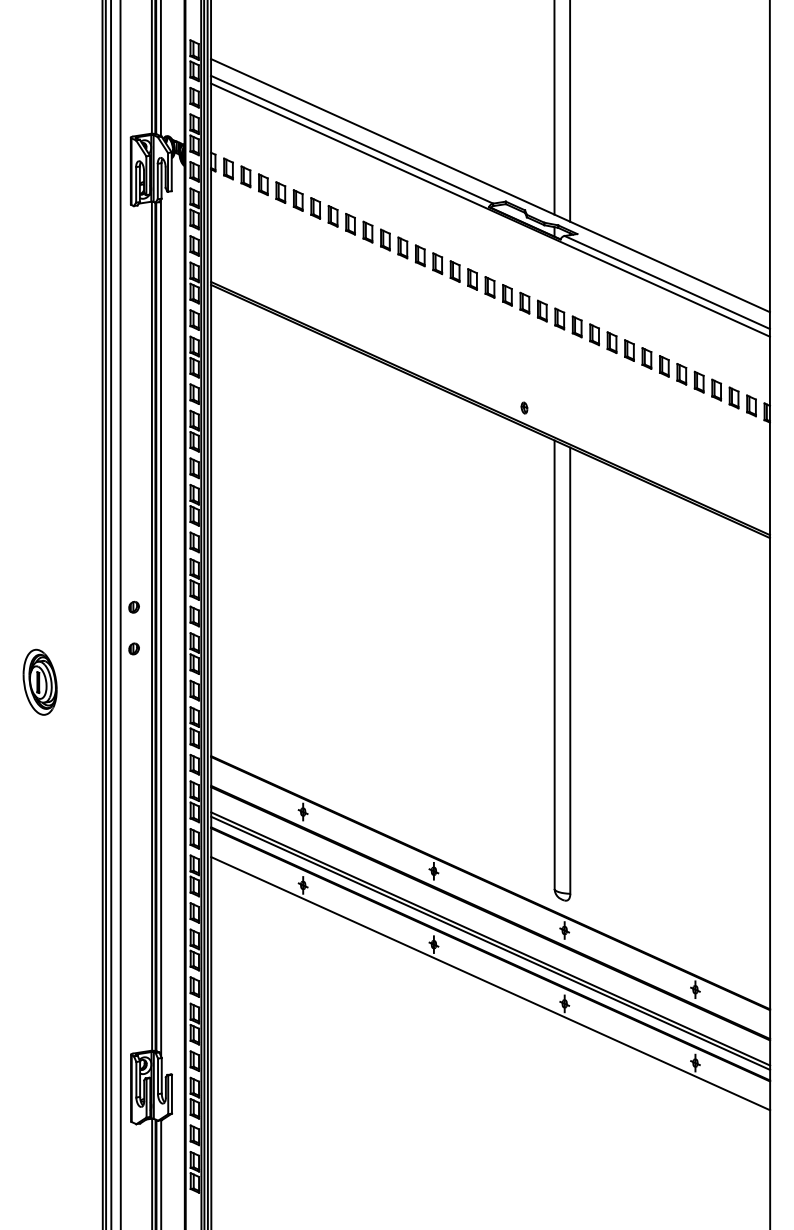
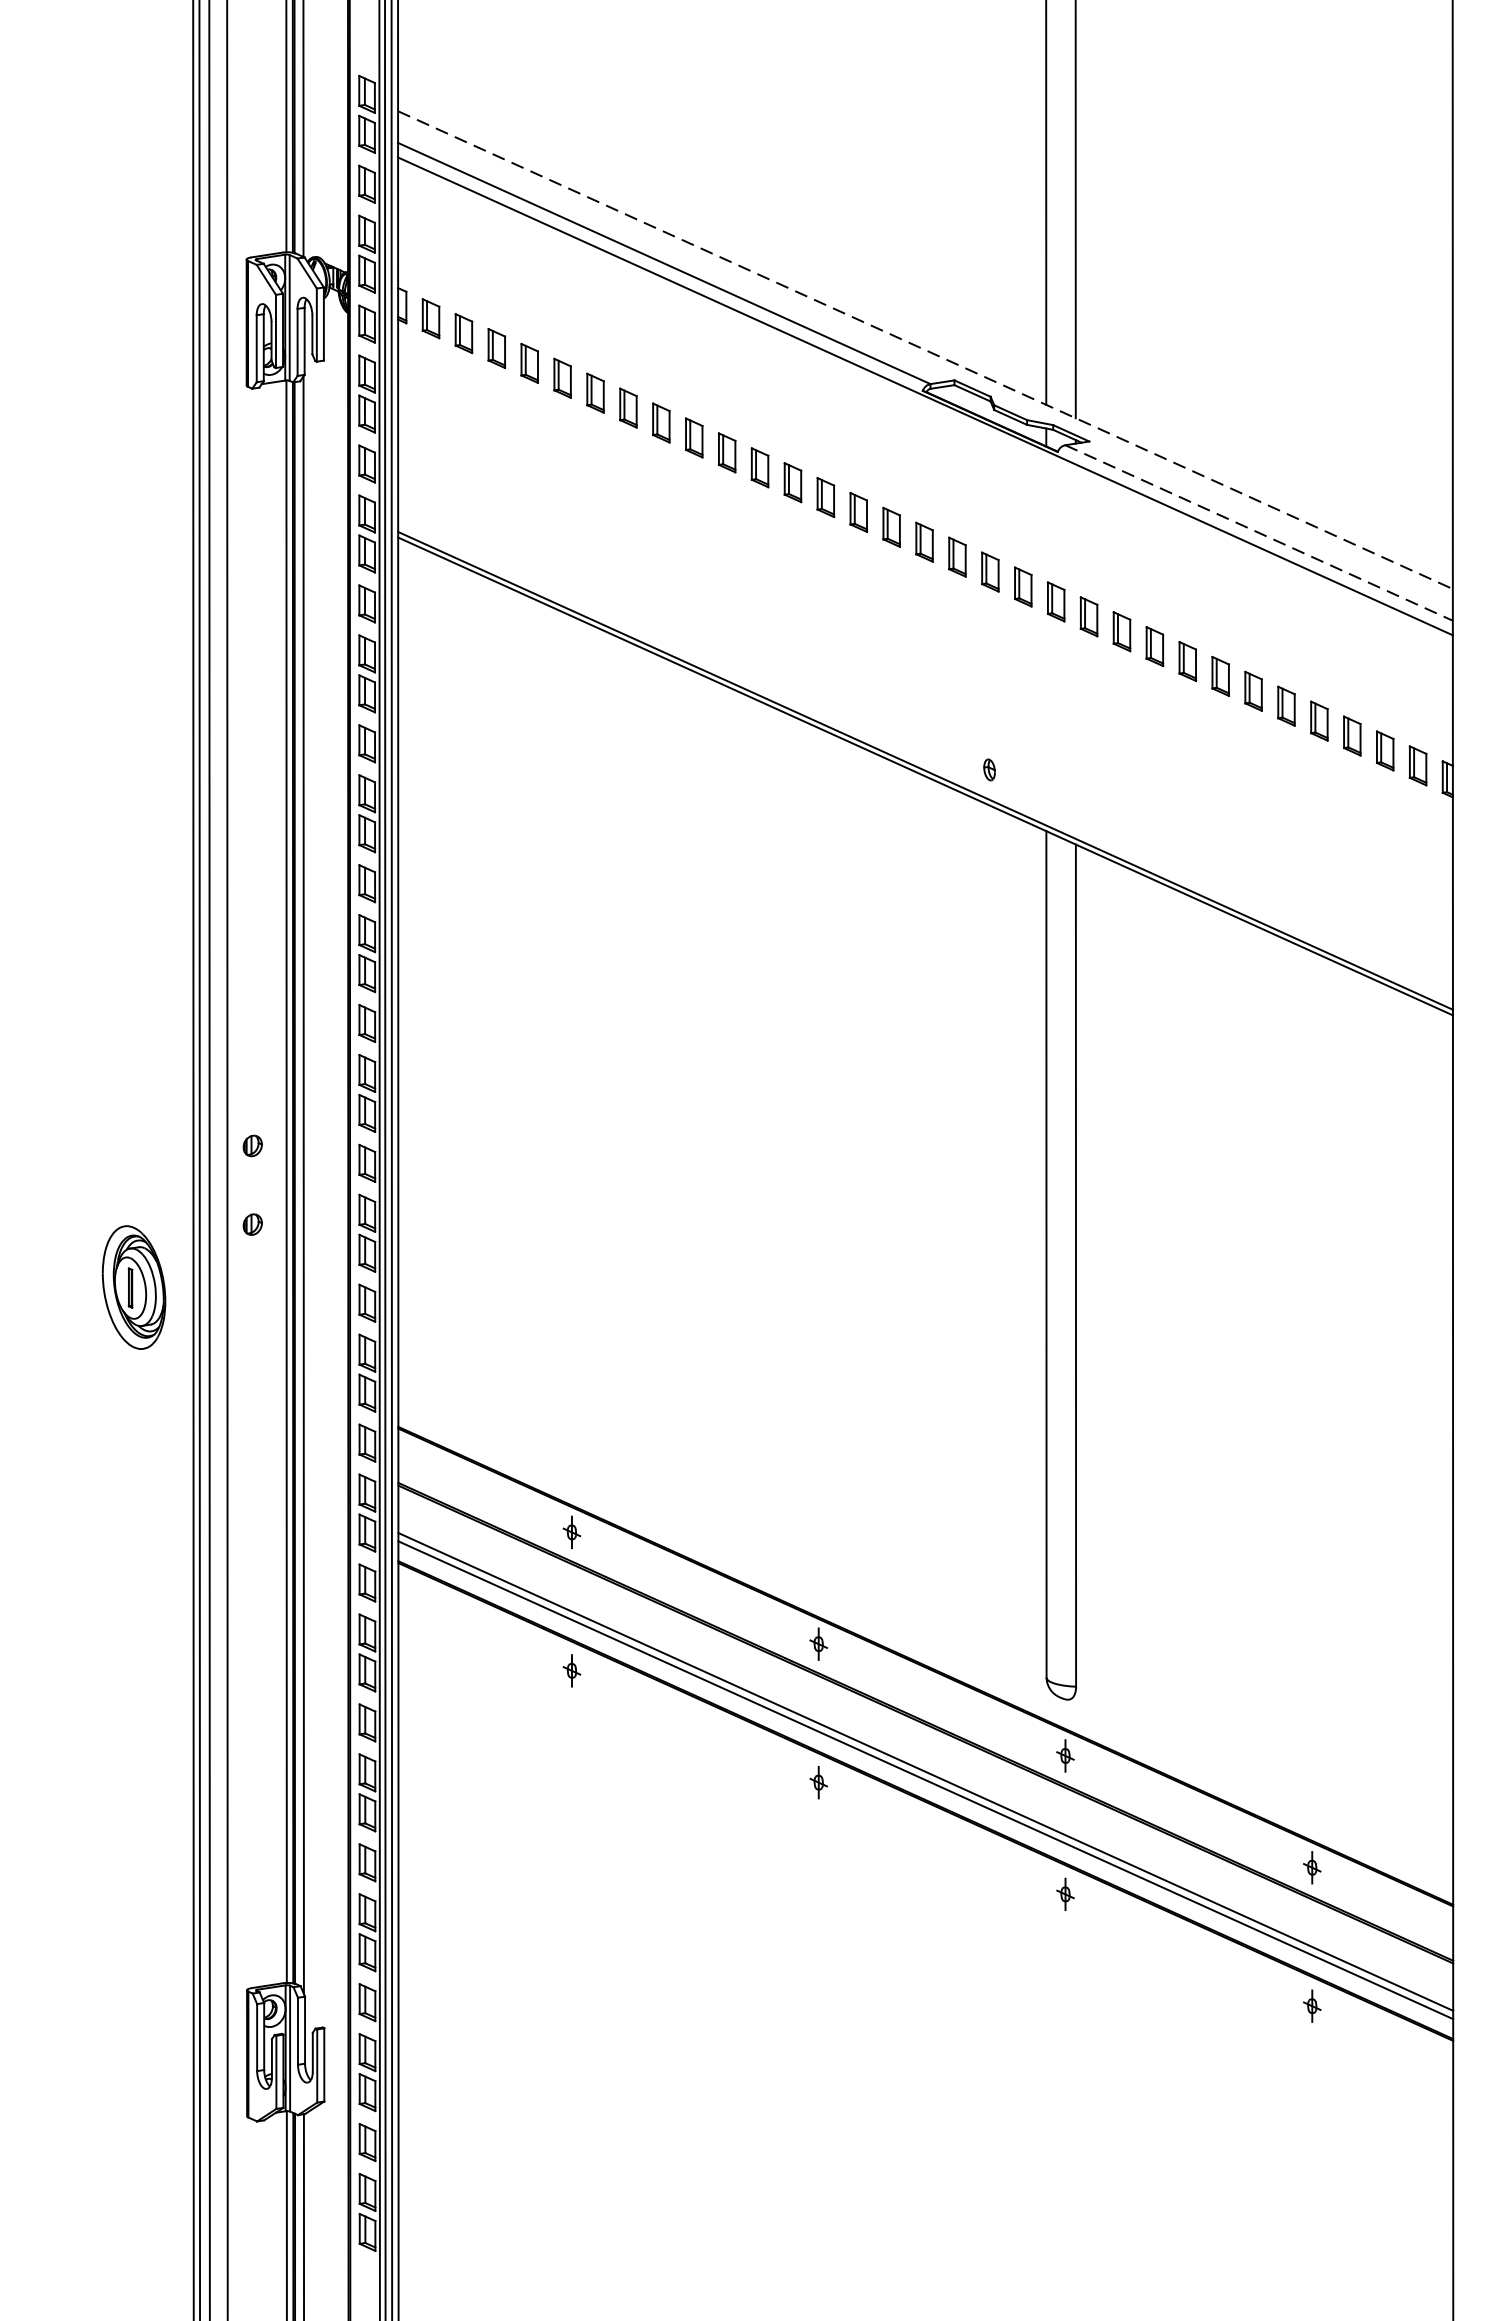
line: (490, 185) -> (925, 349), solid -> dashed
line: (667, 282) -> (1259, 532), solid -> dashed
part: (39, 681) -> (132, 1286), moved
line: (490, 983) -> (925, 1855), removed

